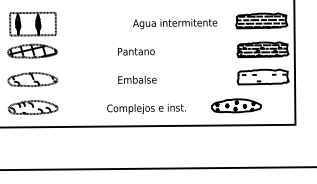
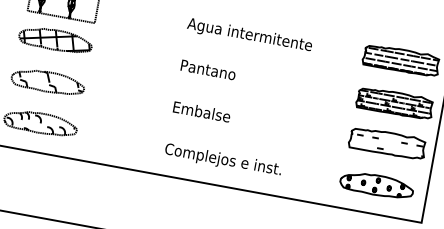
text: (175, 23) -> (250, 35), moved
part: (236, 105) -> (377, 184), moved
text: (146, 108) -> (223, 159), moved

